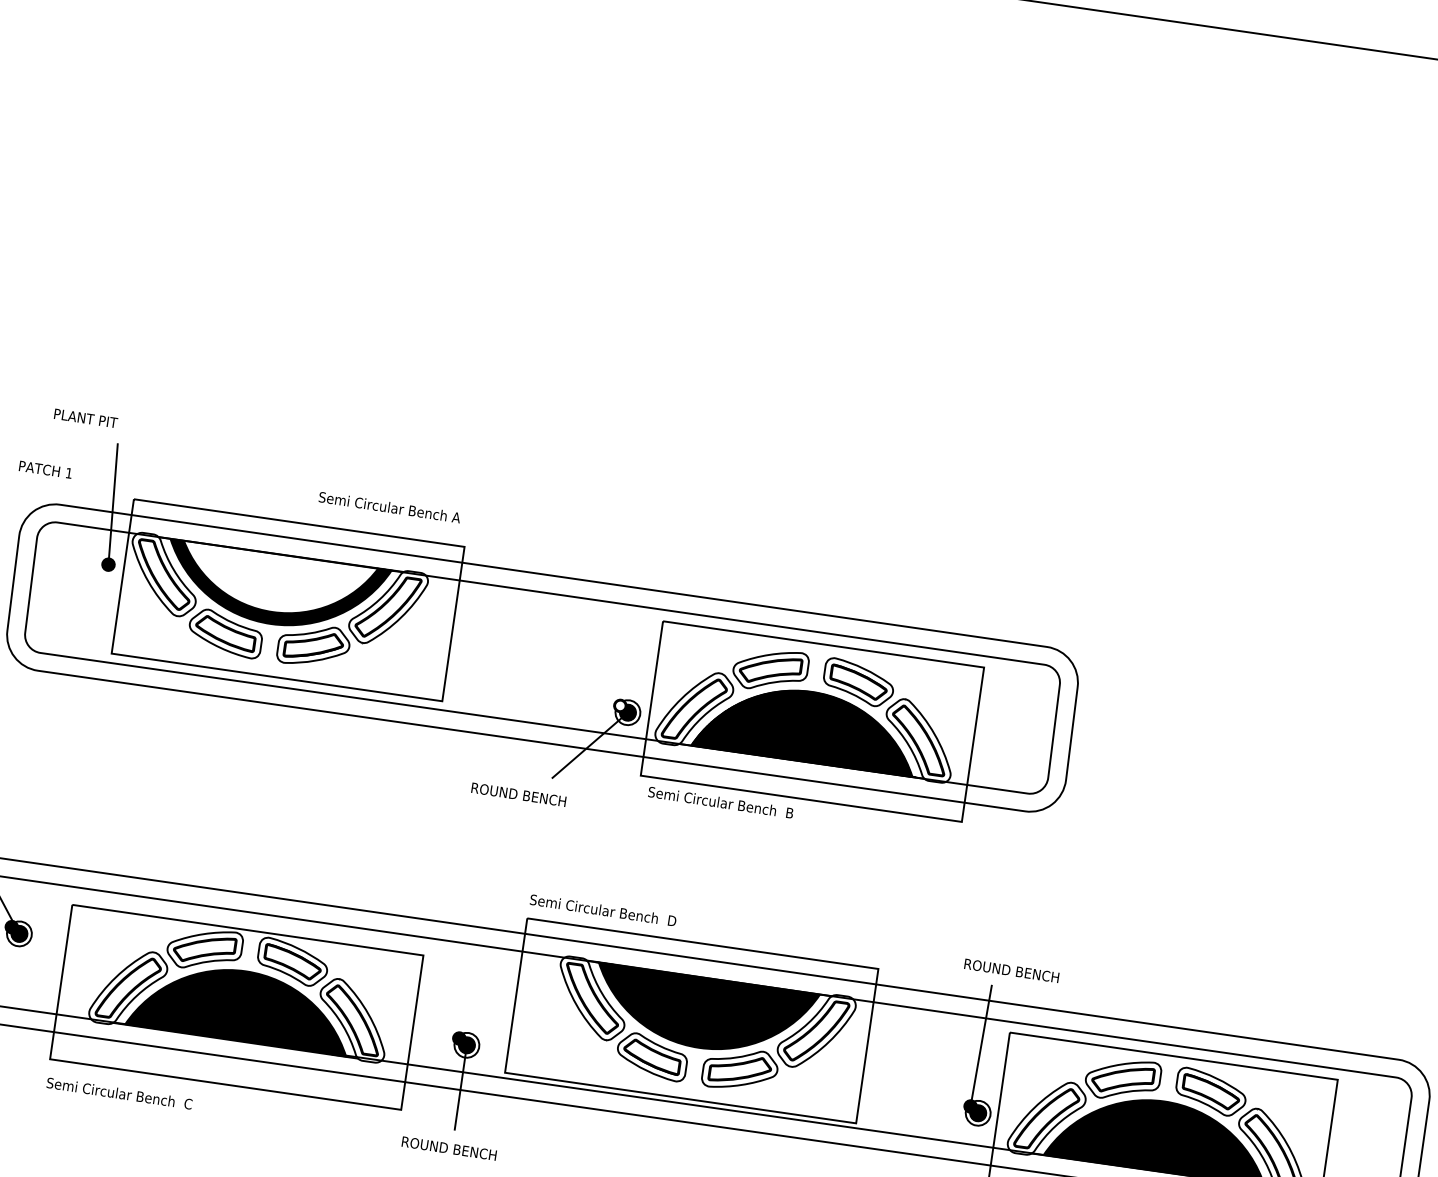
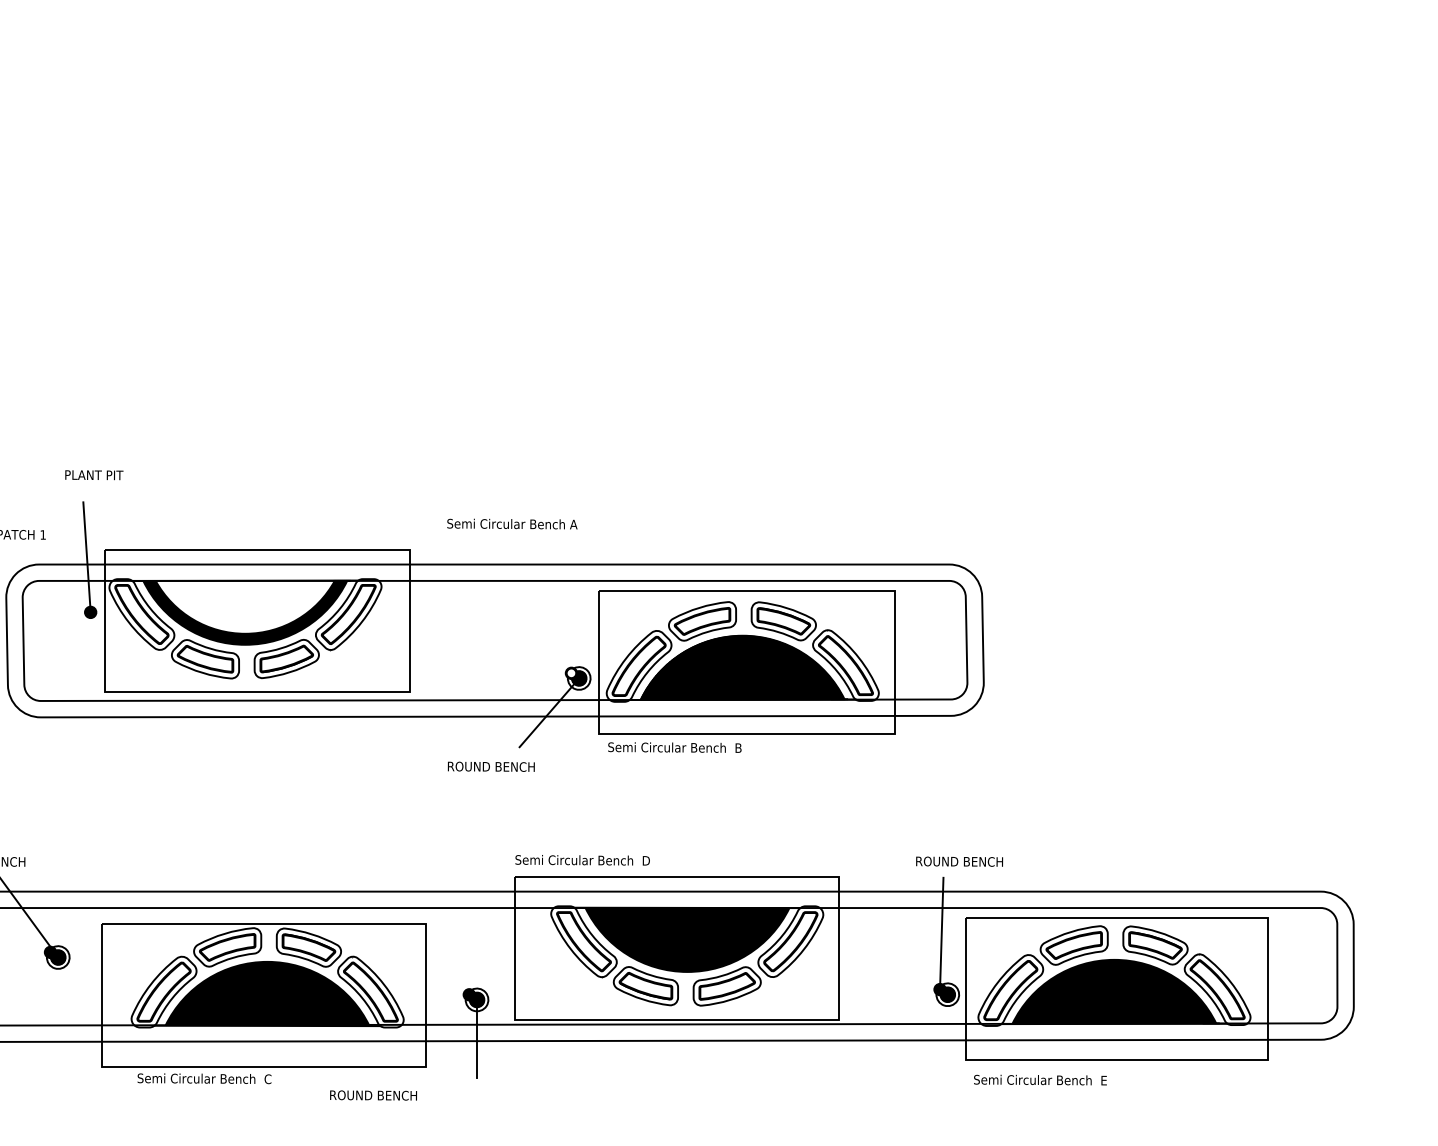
text: (86, 418) -> (94, 475), moved
text: (390, 506) -> (512, 523), moved
text: (119, 1093) -> (204, 1078), moved
text: (449, 1148) -> (373, 1095), moved

